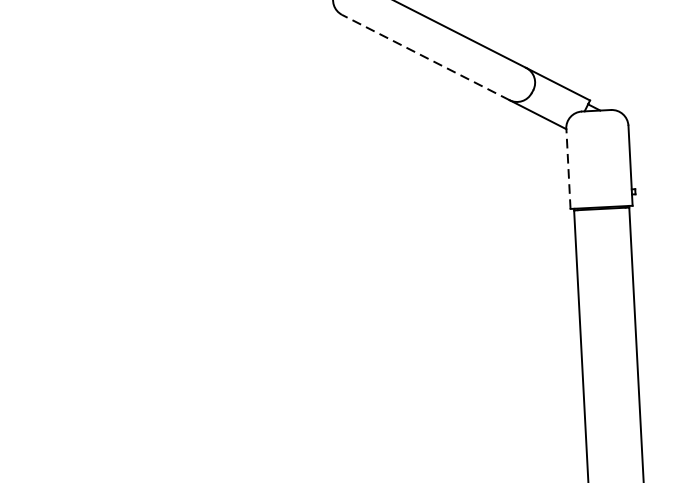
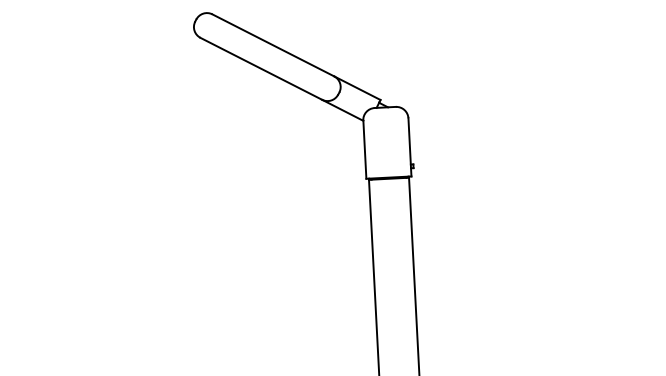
line: (424, 57) -> (260, 68), dashed -> solid
line: (567, 168) -> (364, 149), dashed -> solid

